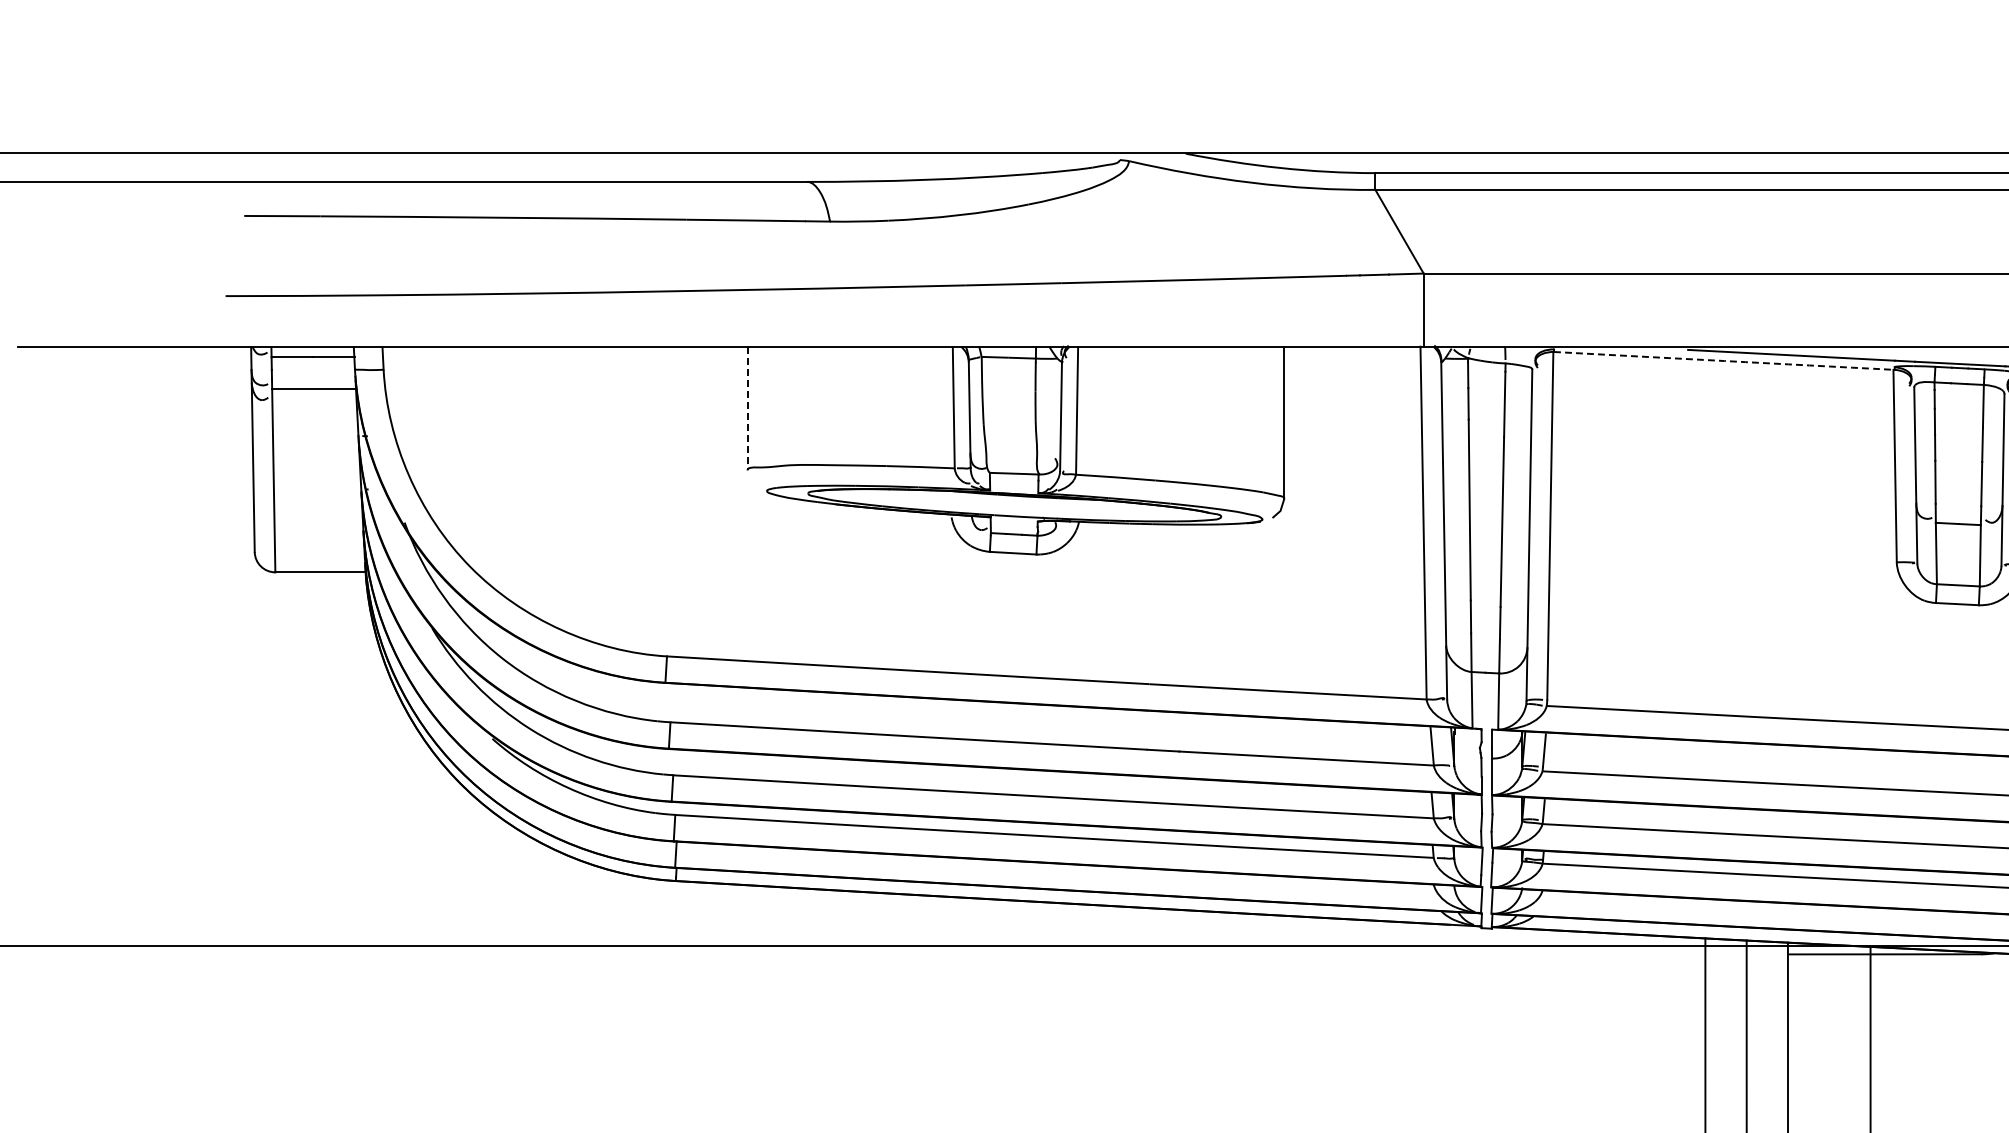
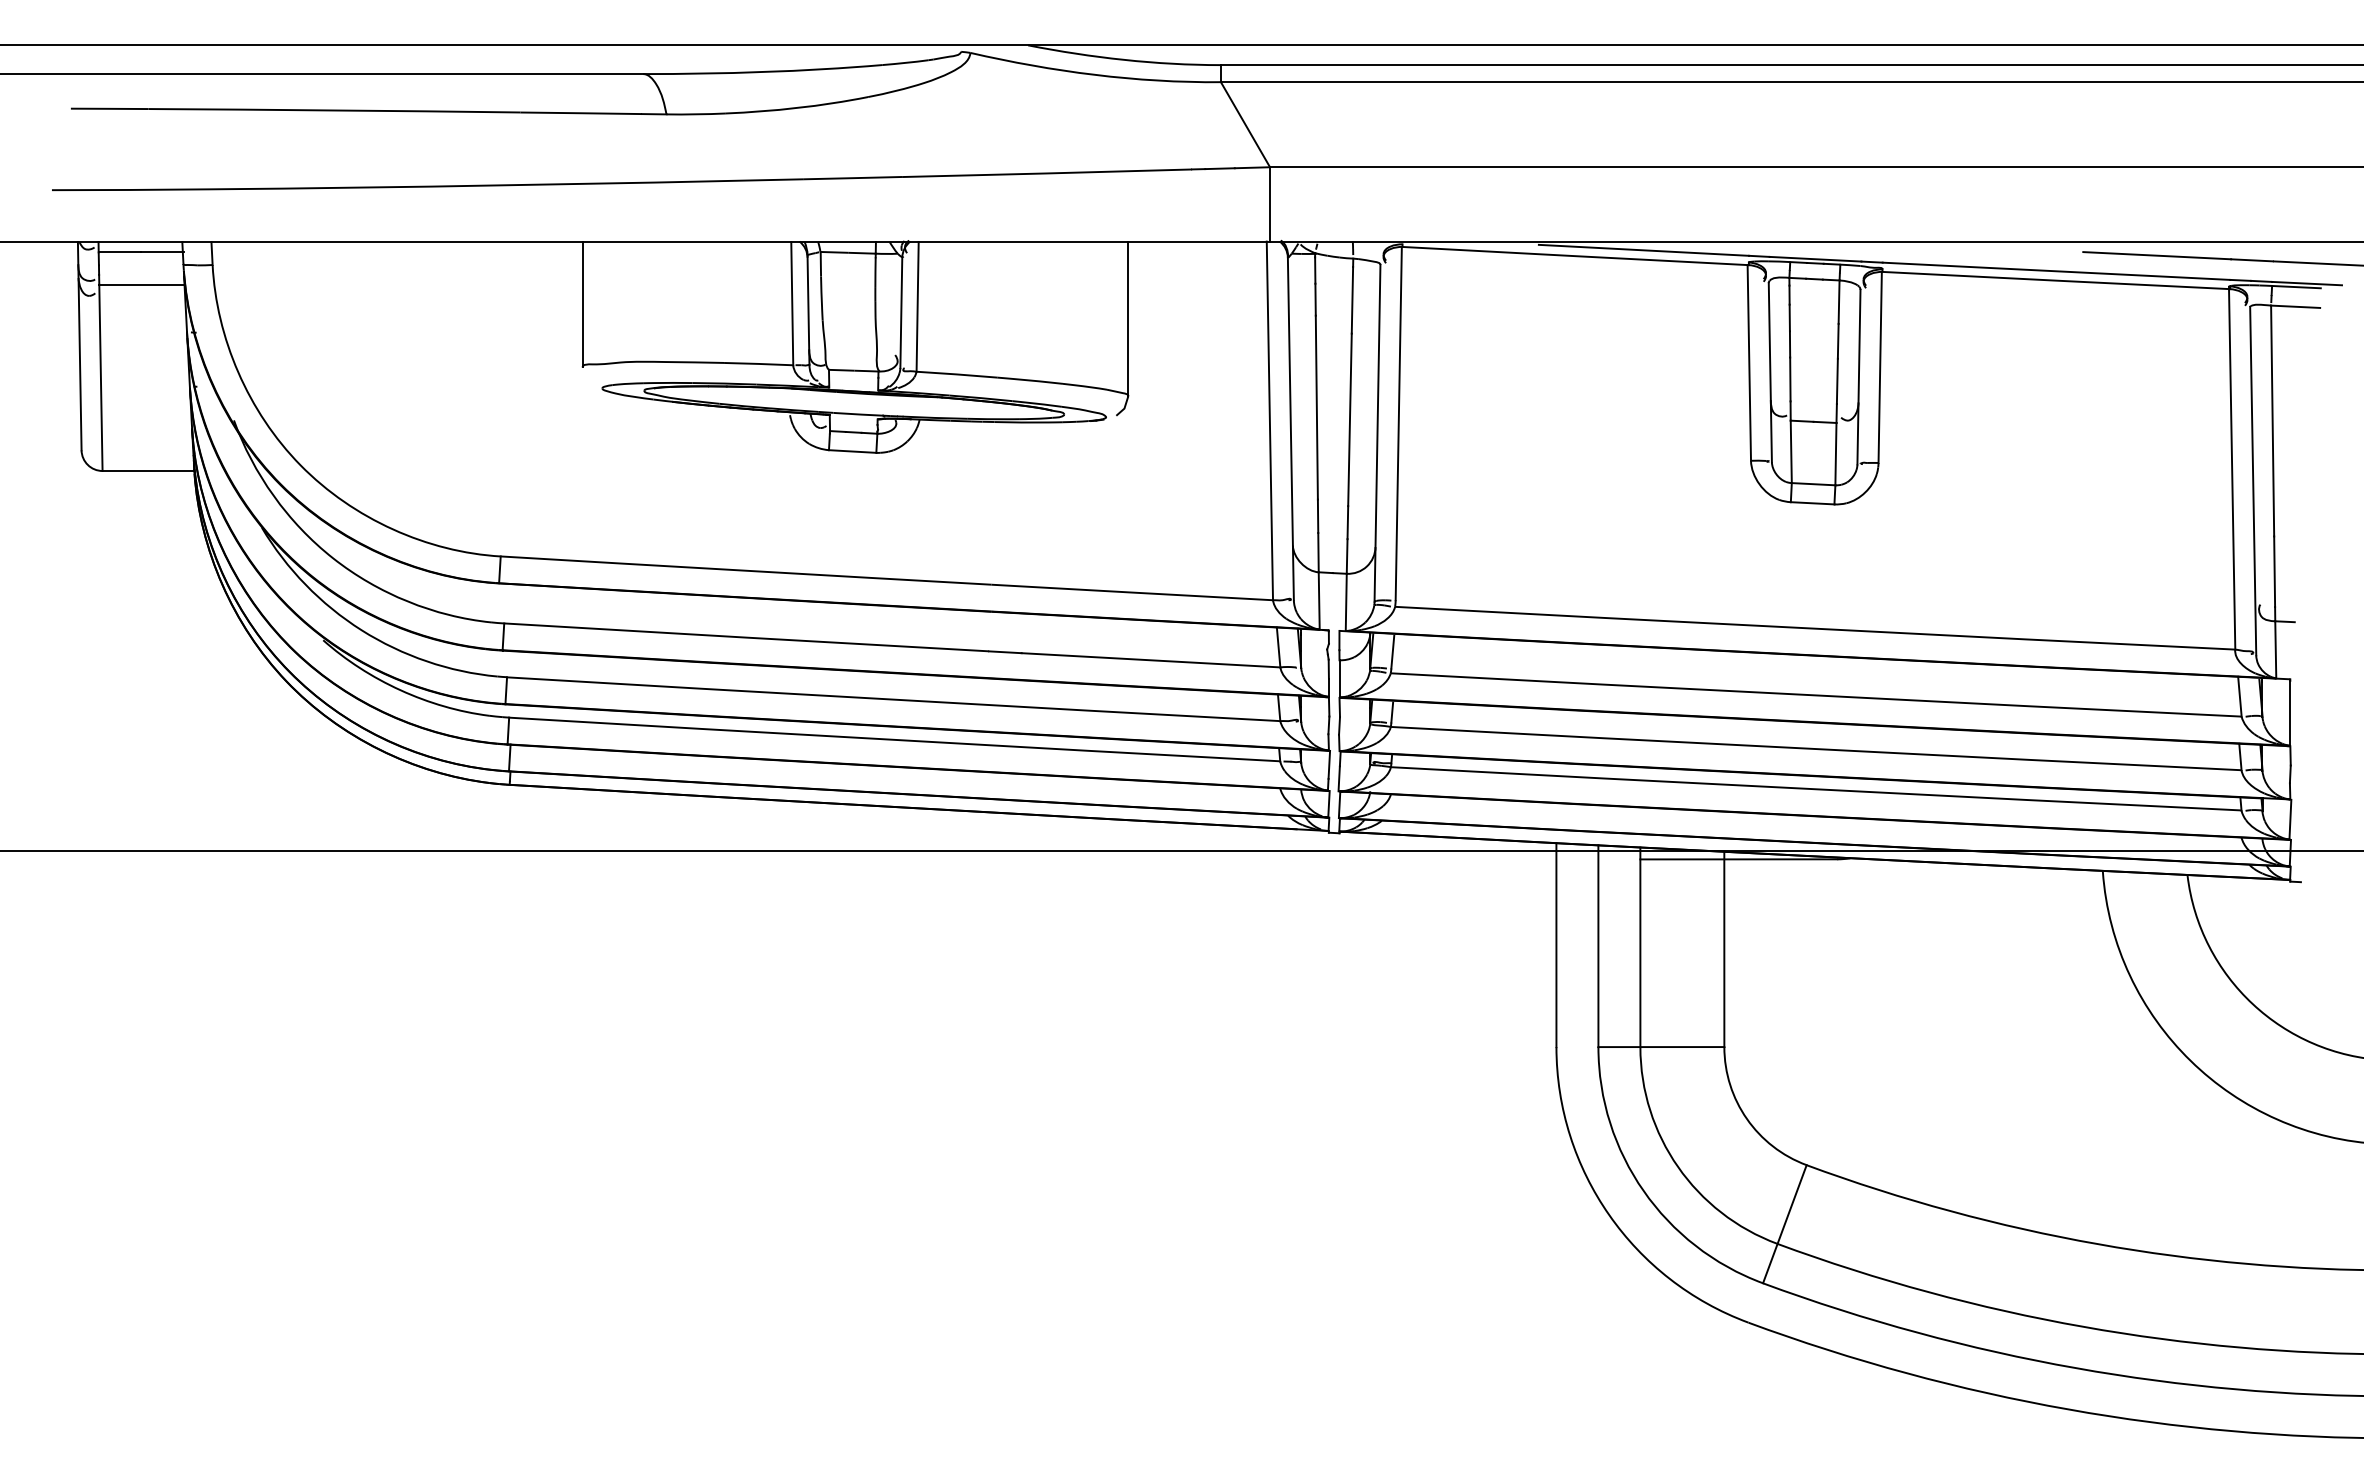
arc: (1724, 361) -> (1575, 256), dashed -> solid
line: (747, 408) -> (582, 304), dashed -> solid

